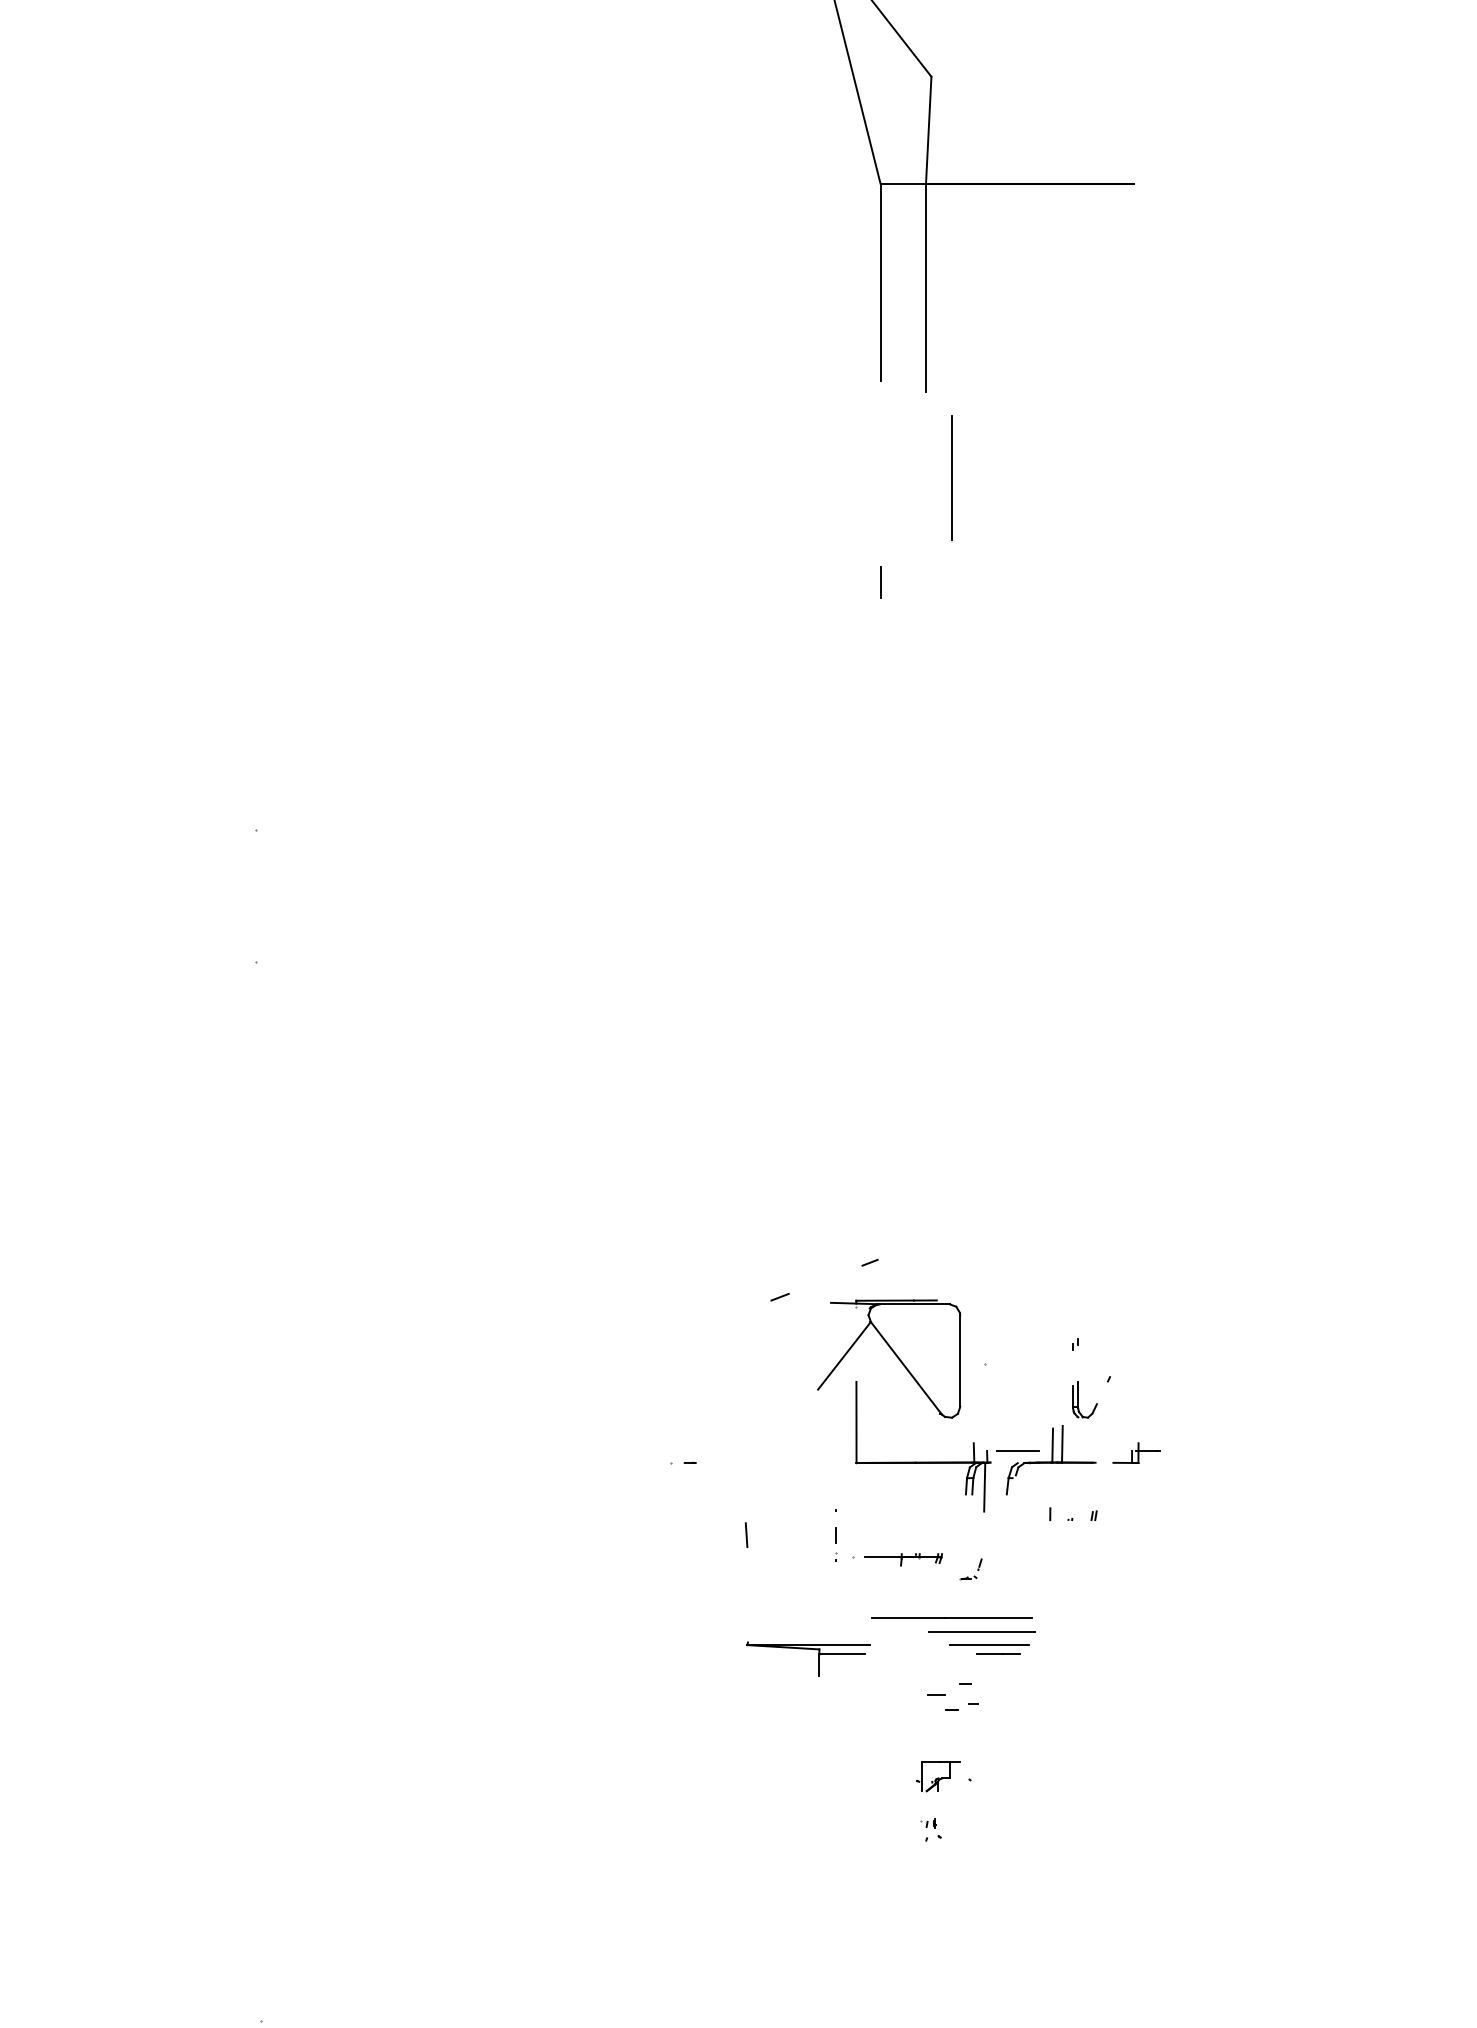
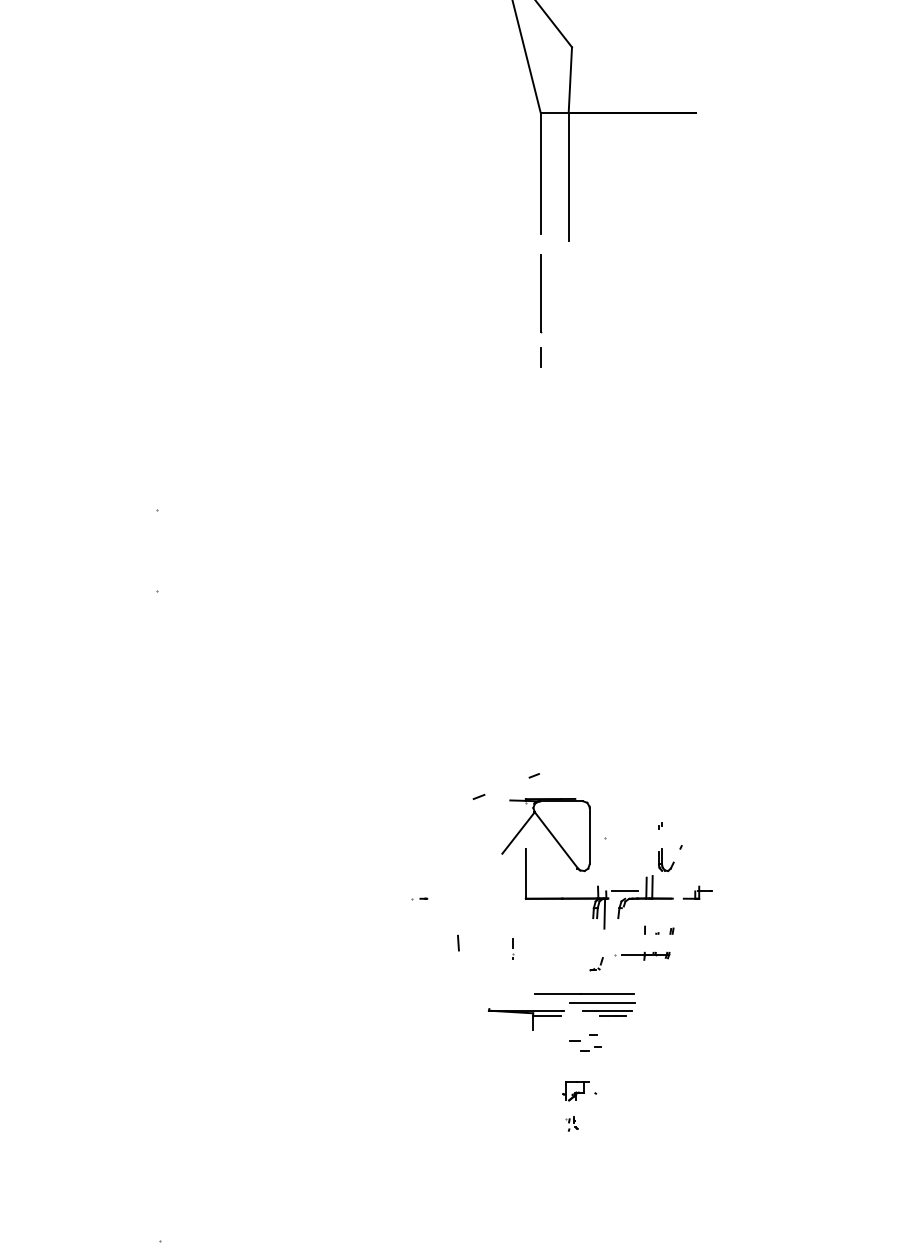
line: (953, 477) -> (541, 293), moved
part: (898, 1558) -> (642, 955), moved
part: (808, 1659) -> (526, 1019), moved

